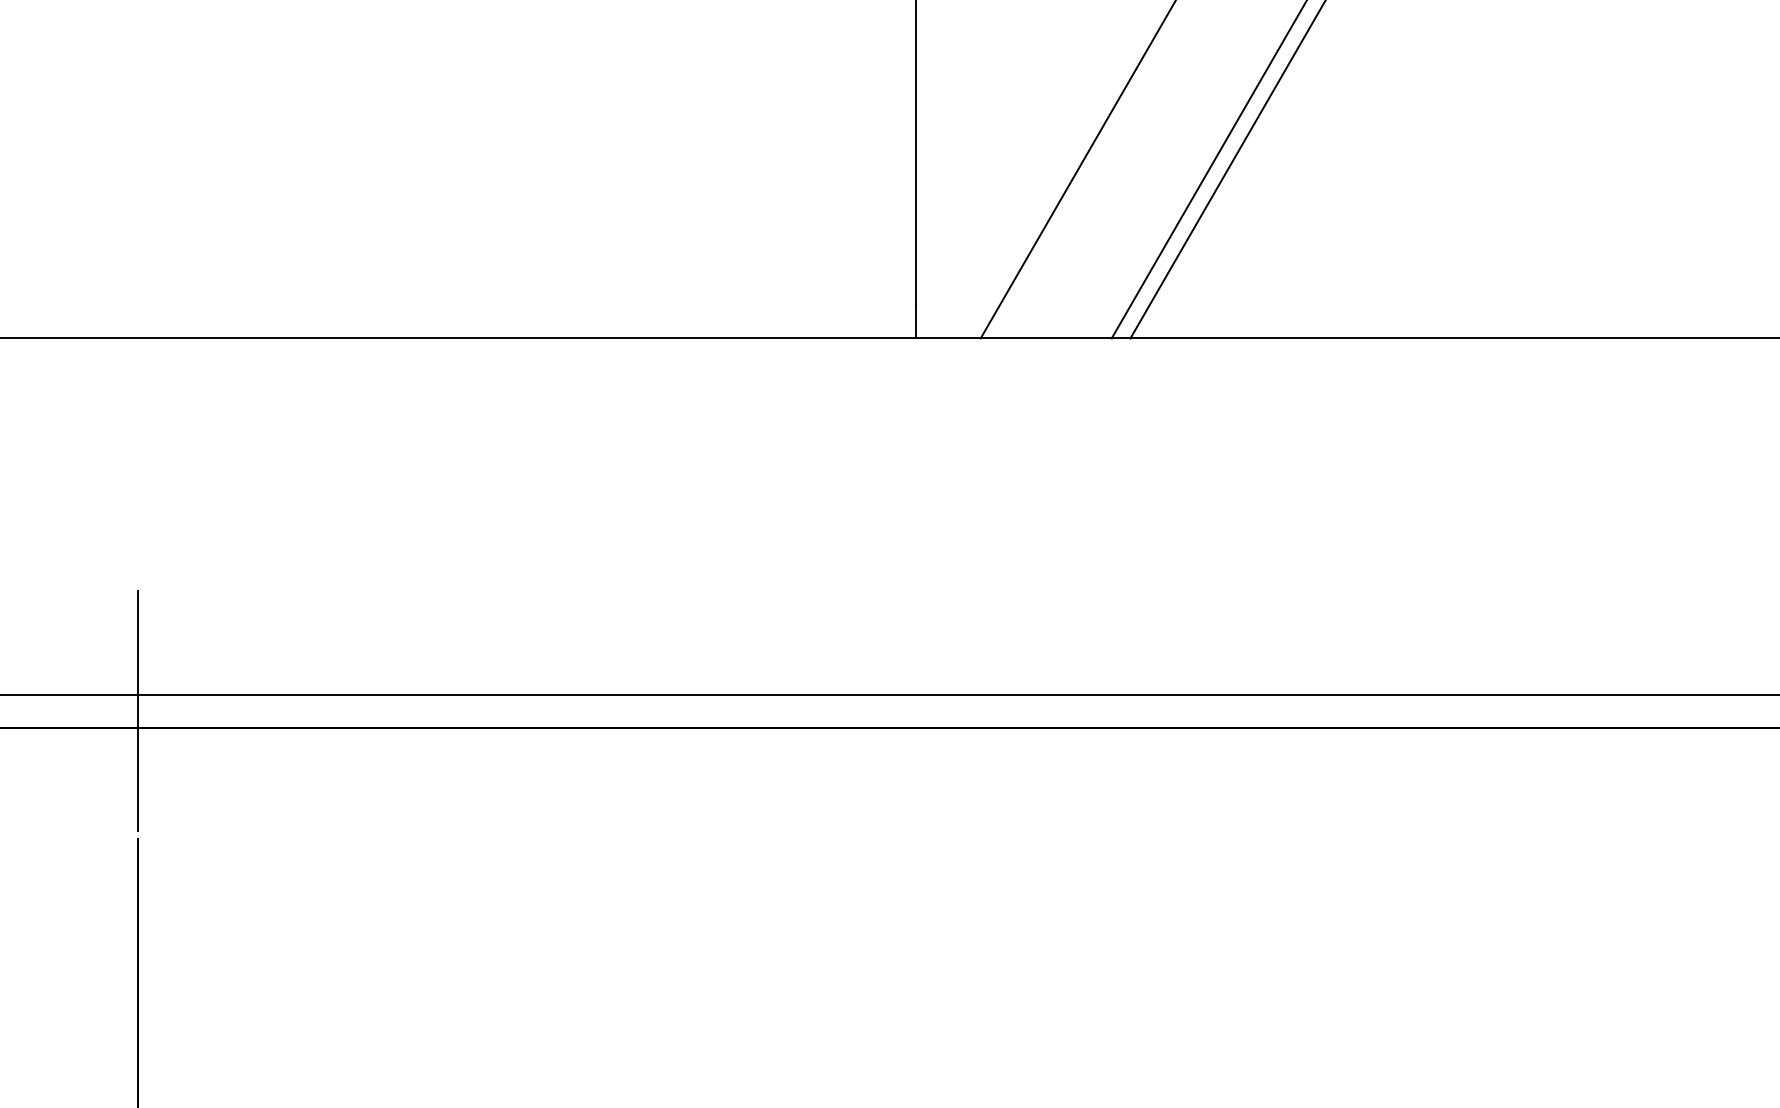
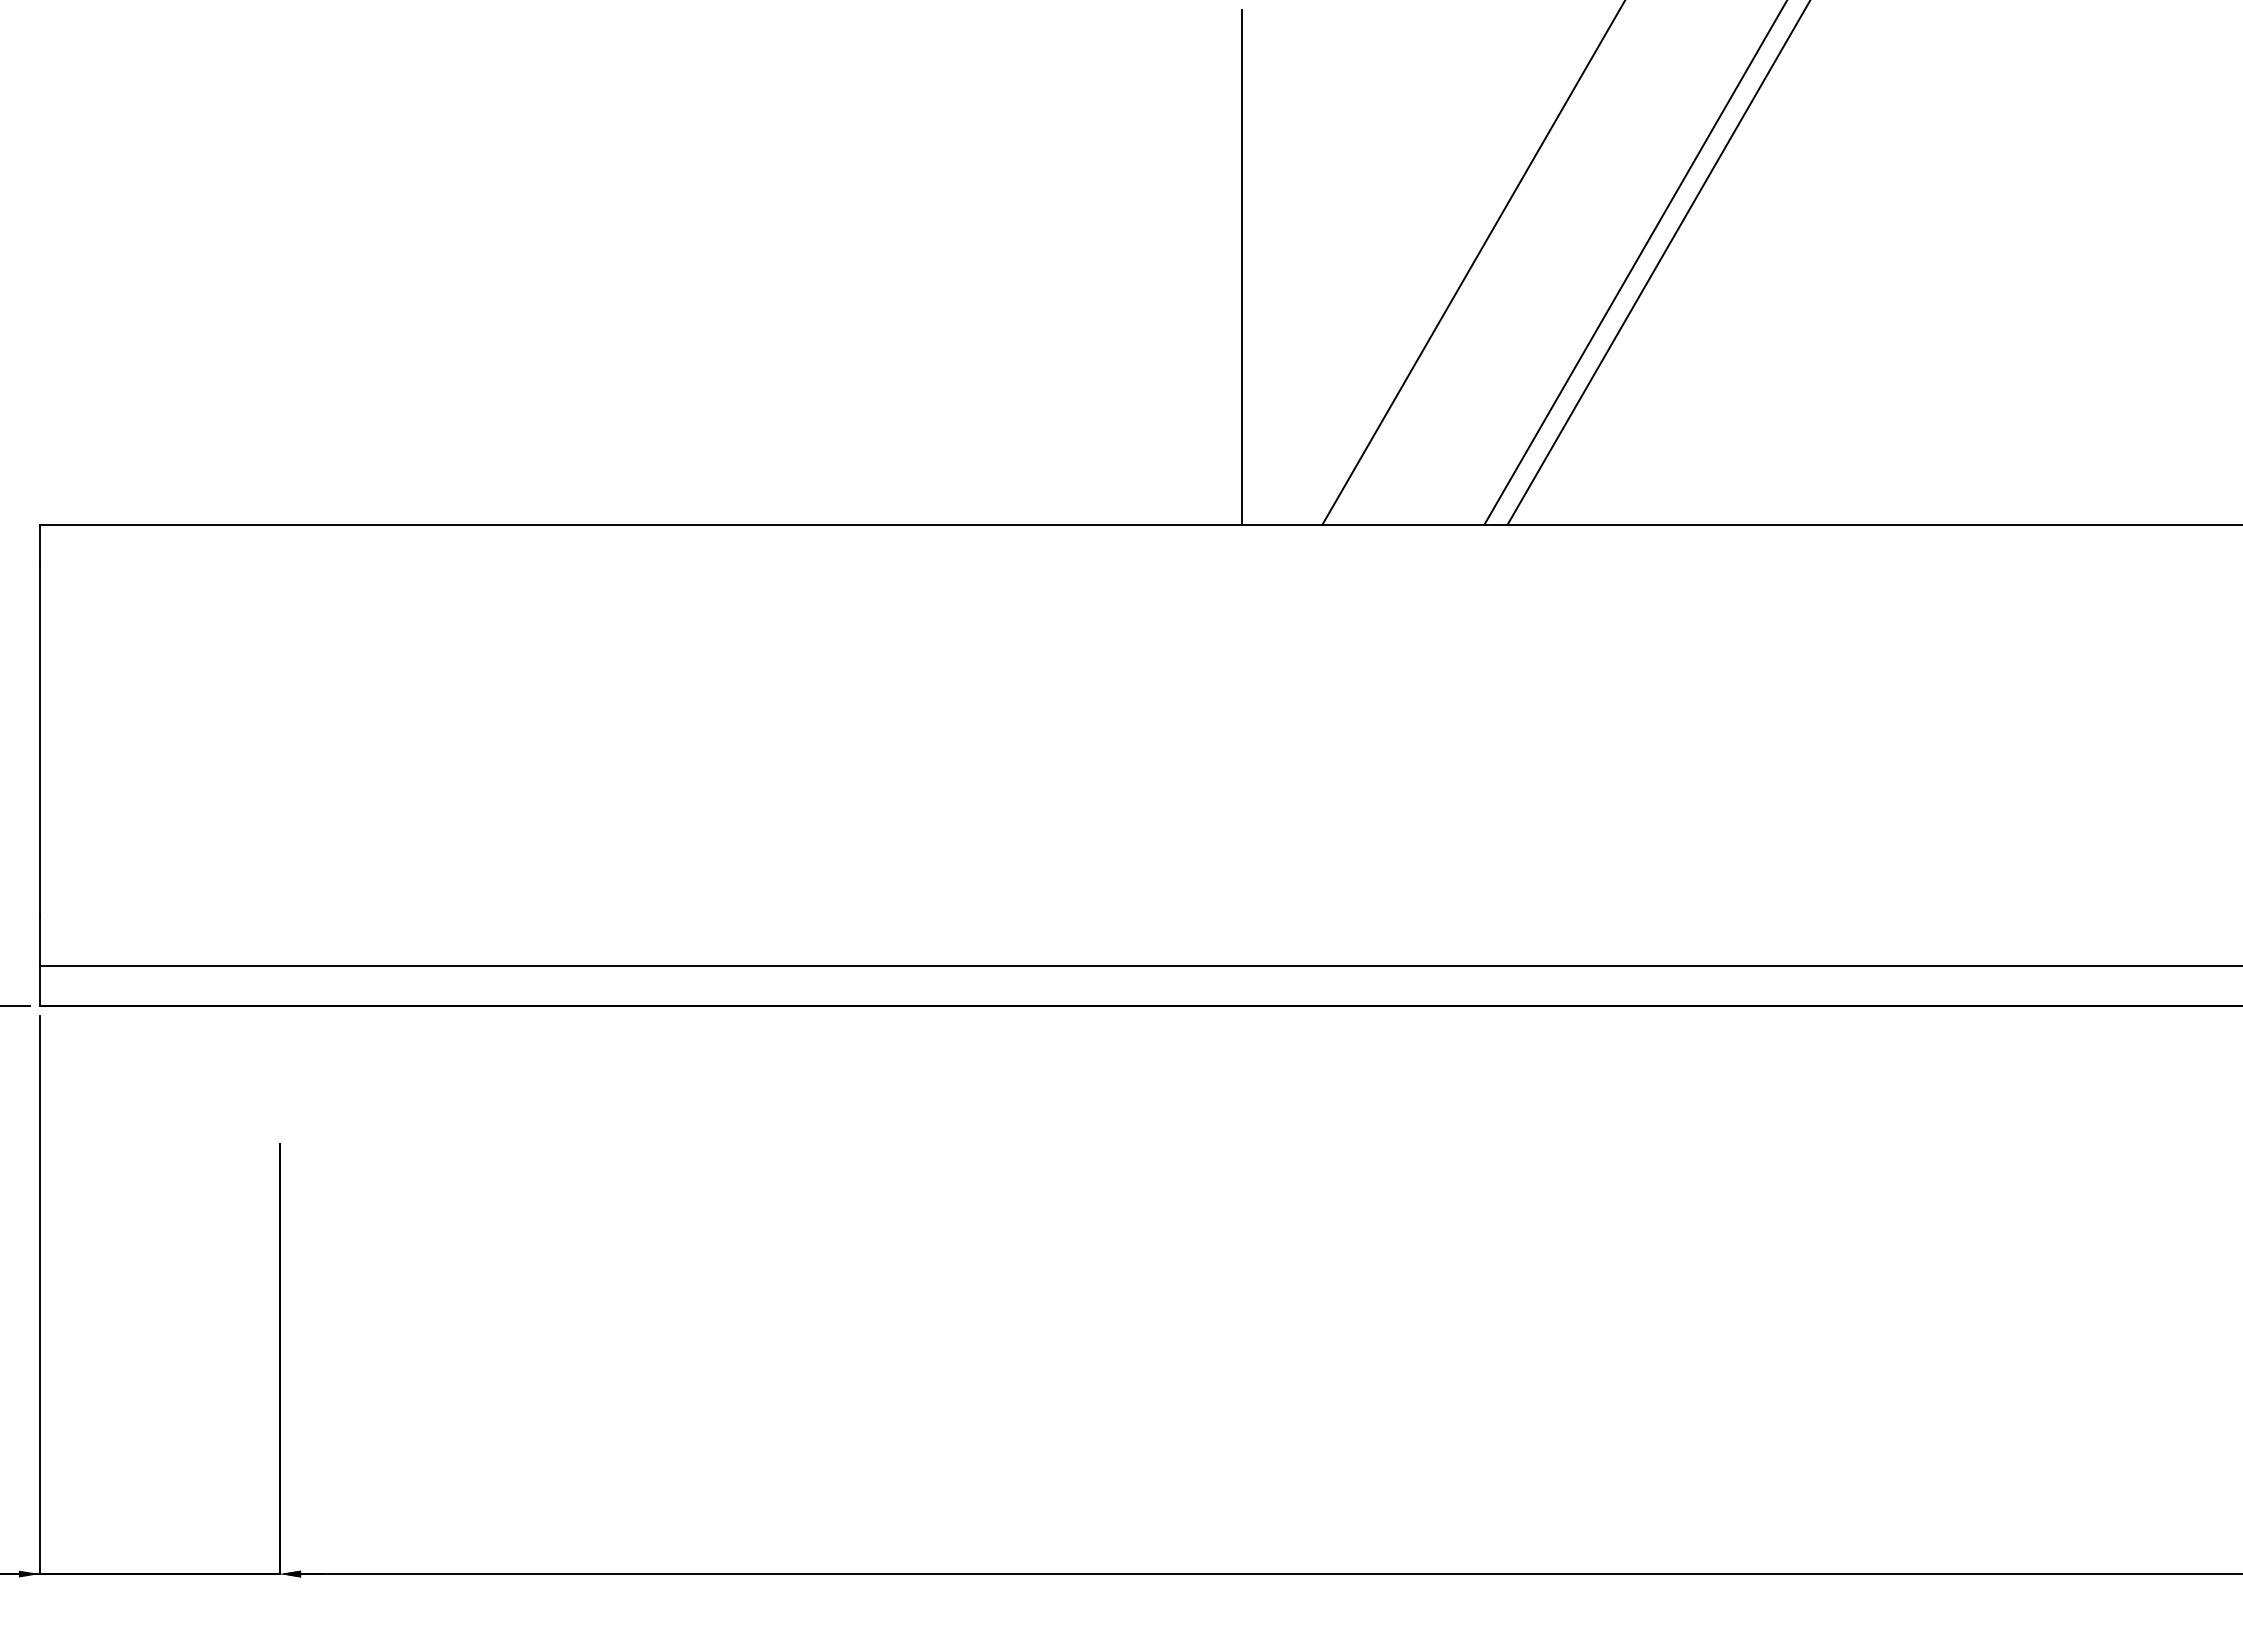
line: (137, 710) -> (280, 985), removed

